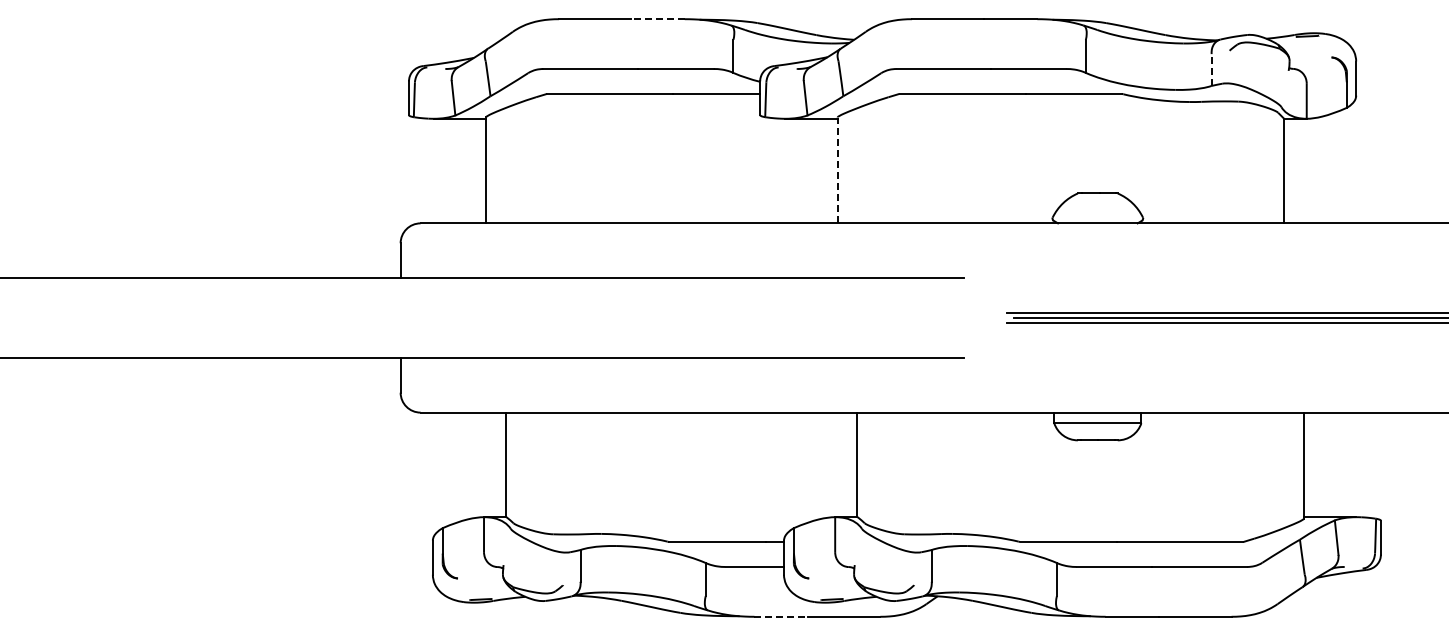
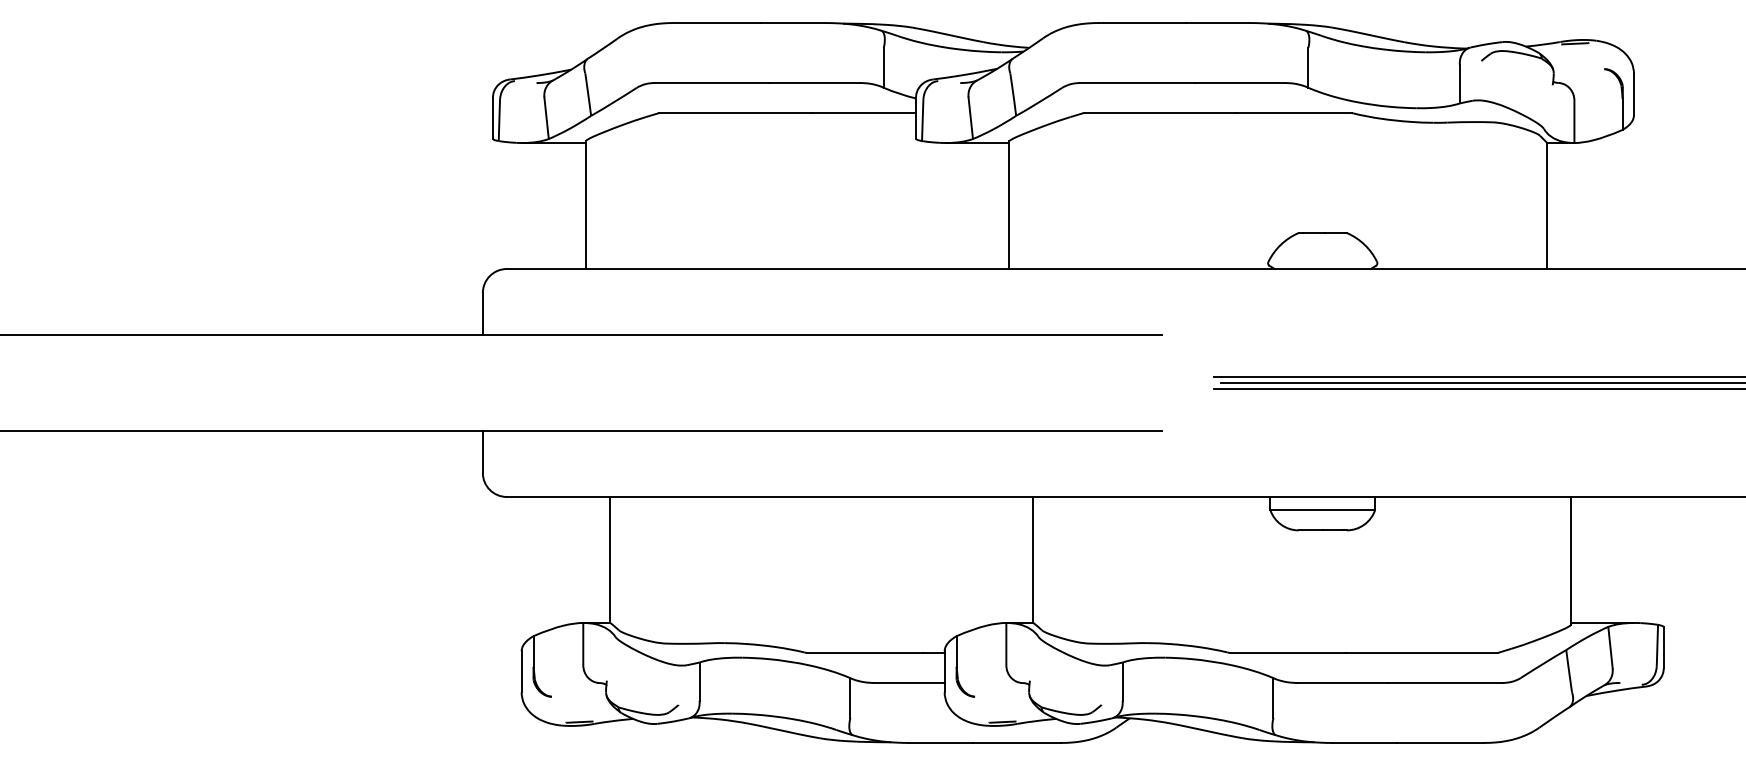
line: (658, 19) -> (793, 23), dashed -> solid
line: (1211, 70) -> (1459, 84), dashed -> solid
line: (837, 170) -> (1009, 205), dashed -> solid
line: (781, 616) -> (941, 742), dashed -> solid

